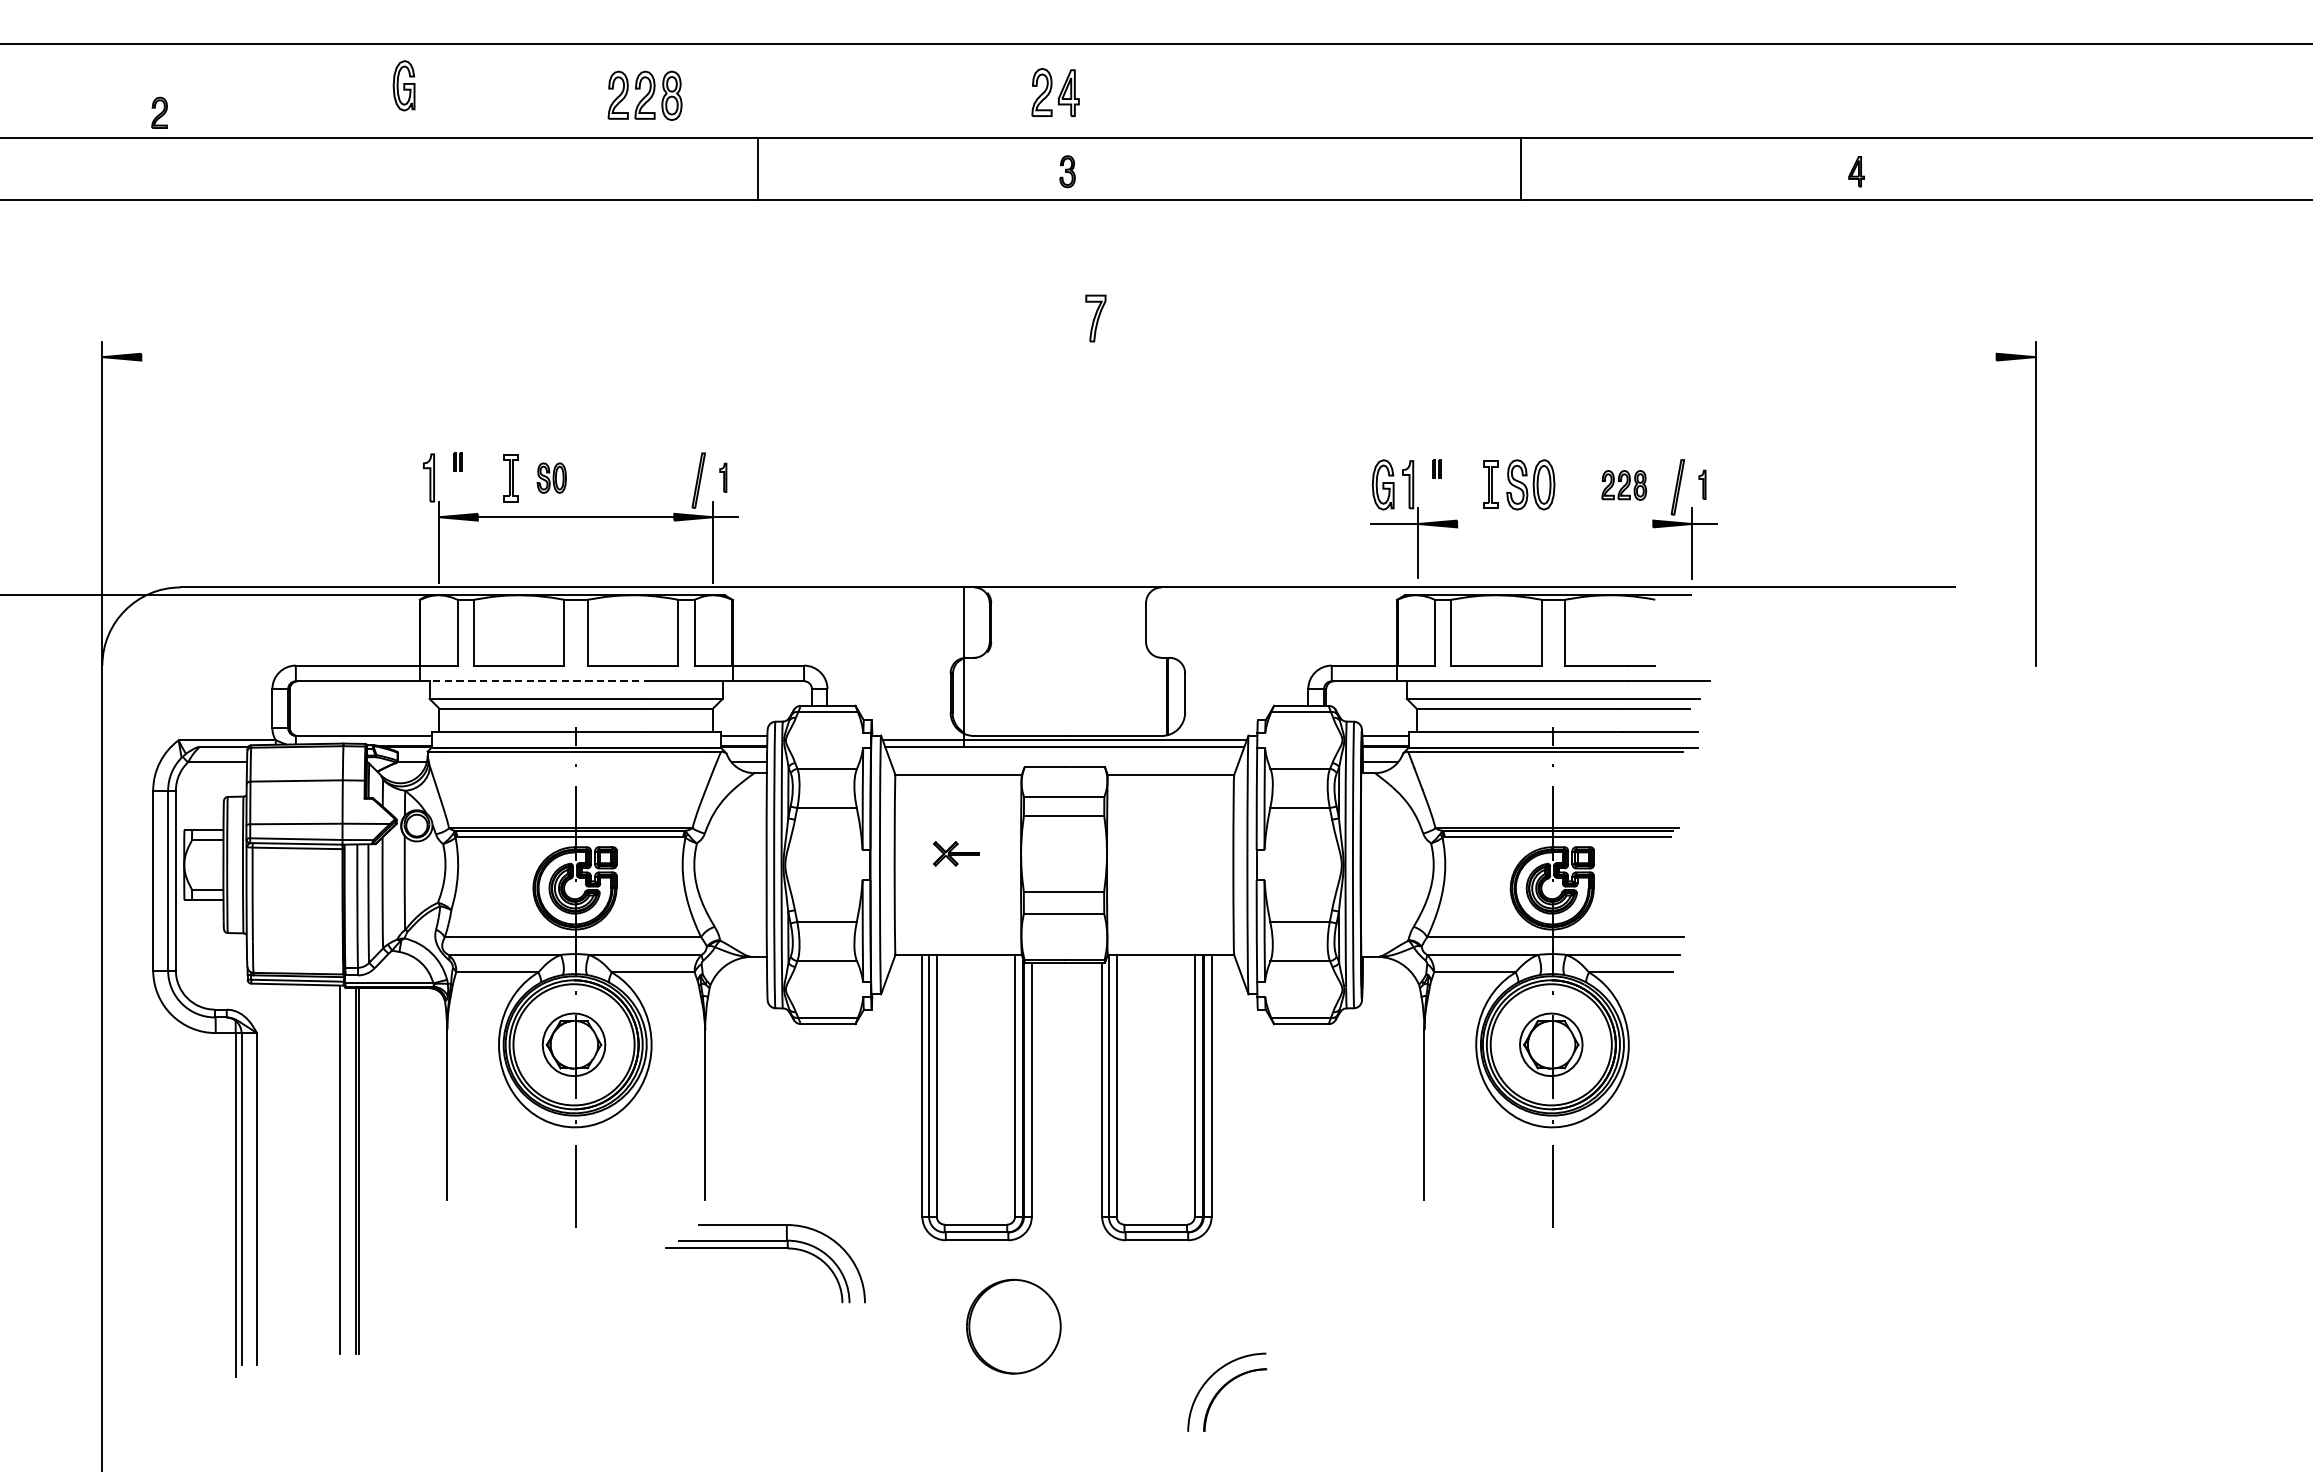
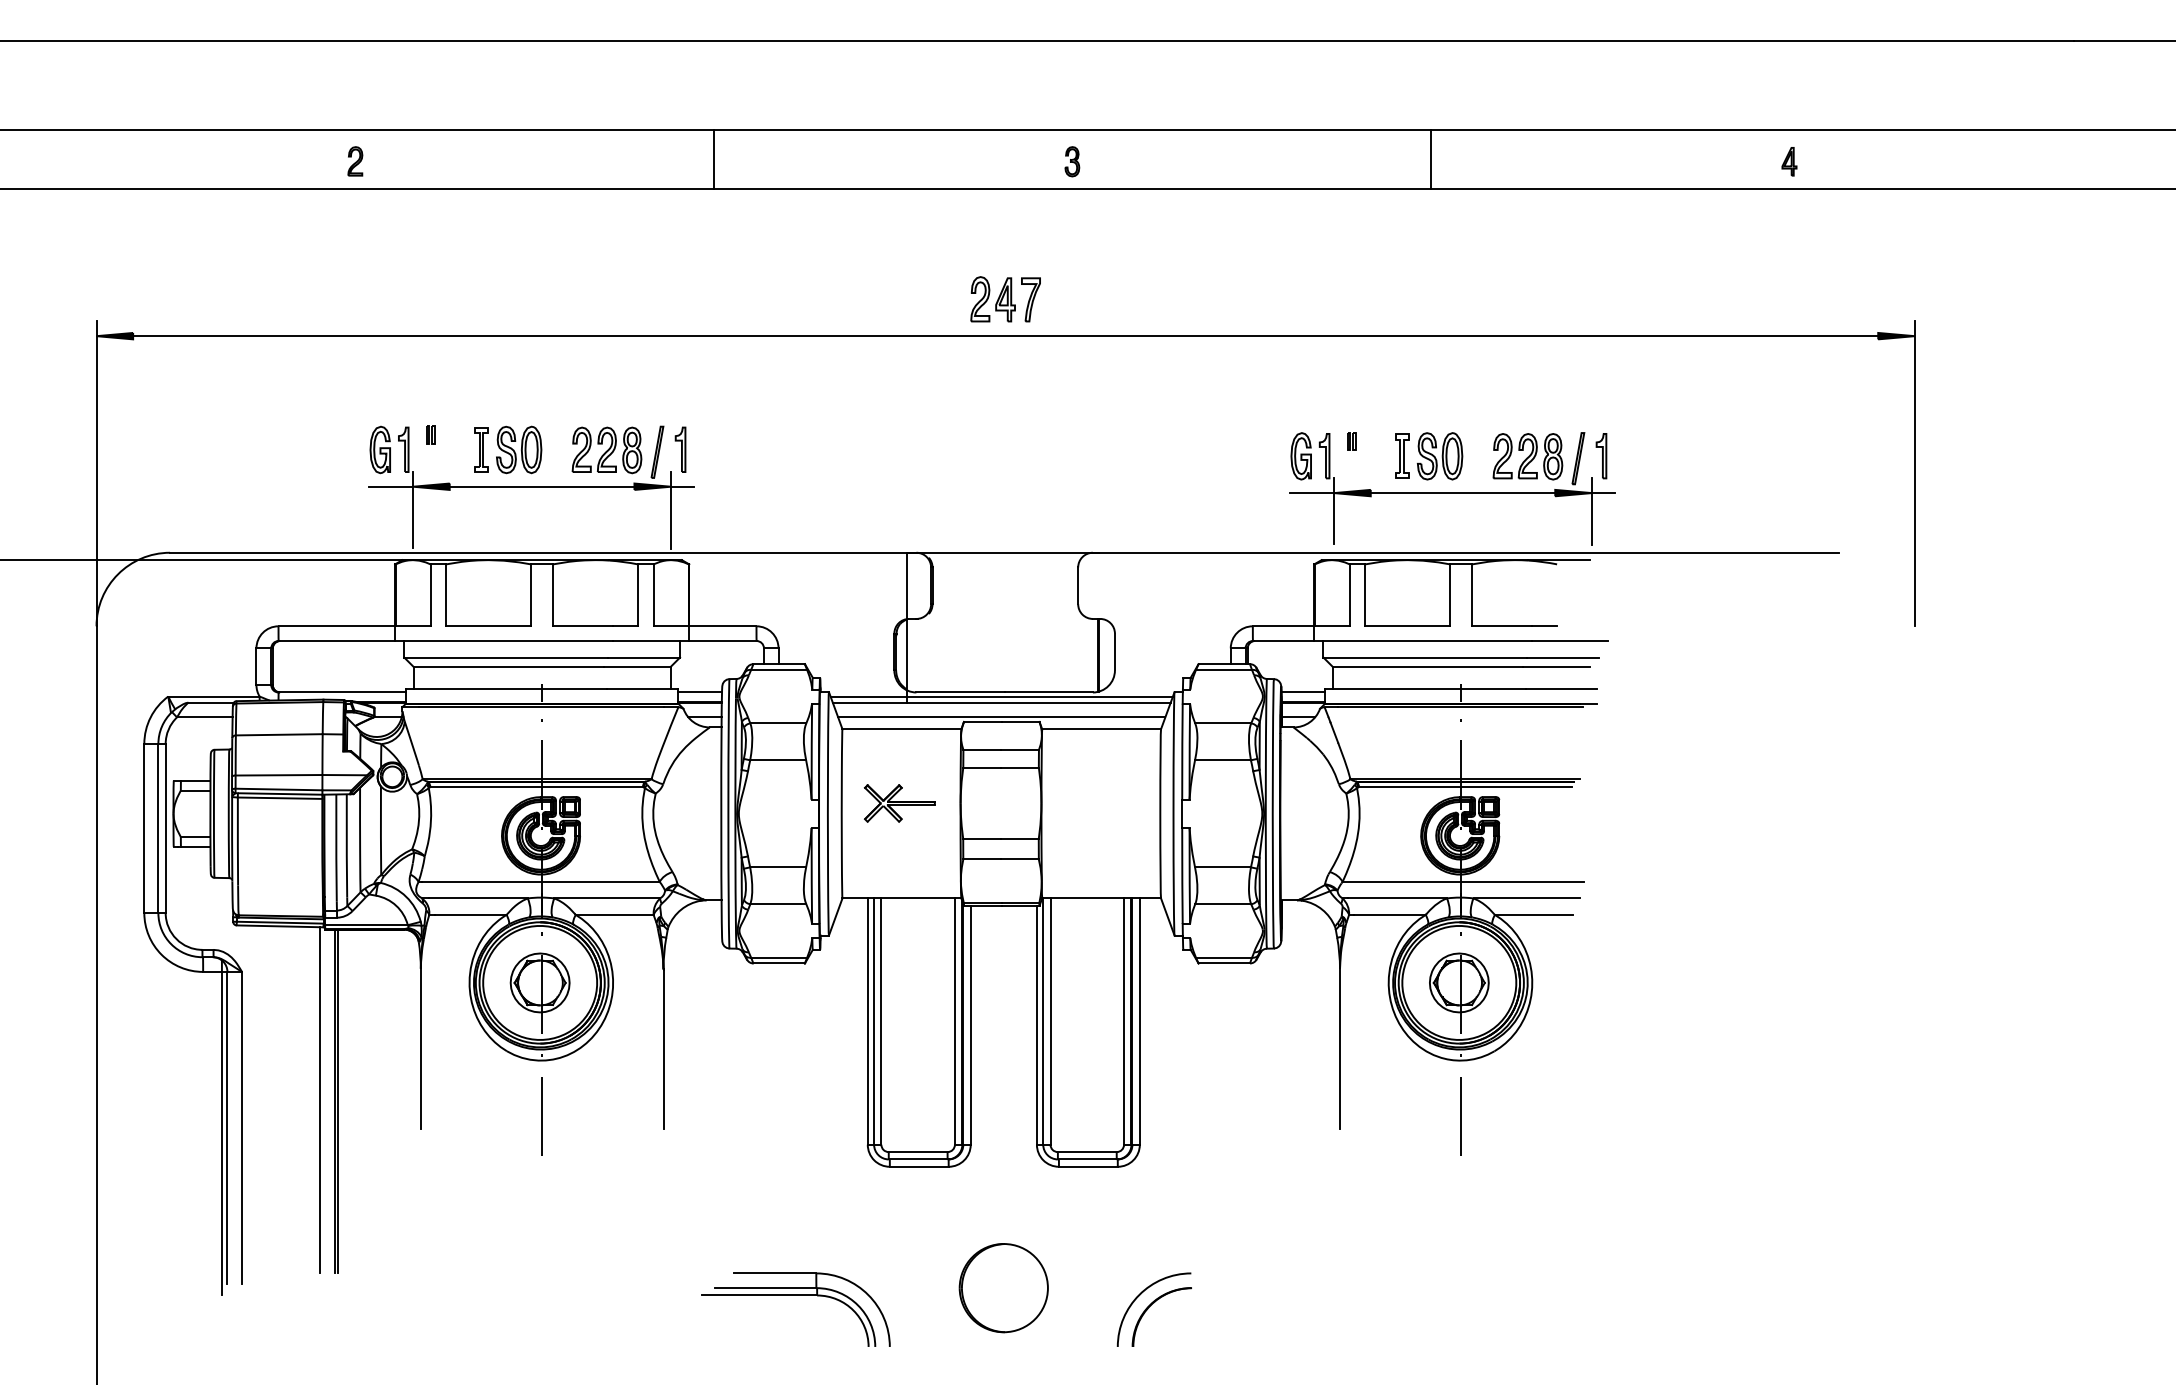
part: (403, 85) -> (379, 449), moved
part: (1054, 92) -> (992, 299), moved
part: (644, 95) -> (606, 450), moved
part: (159, 112) -> (355, 161), moved
part: (1067, 171) -> (1072, 161), moved
part: (1856, 171) -> (1789, 161), moved
line: (1068, 357) -> (1005, 336), added
part: (552, 477) -> (519, 449), size x1.67
part: (723, 477) -> (680, 449), size x1.67
part: (1623, 485) -> (1527, 456), size x1.67
part: (1702, 485) -> (1601, 456), size x1.67
line: (415, 516) -> (391, 486), added
line: (1554, 524) -> (1462, 493), added
line: (535, 681) -> (503, 641), dashed -> solid
line: (1064, 762) -> (1001, 717), added
part: (956, 854) -> (899, 803), size x1.67
part: (764, 1248) -> (795, 1295), moved
part: (1013, 1327) -> (1003, 1288), moved

